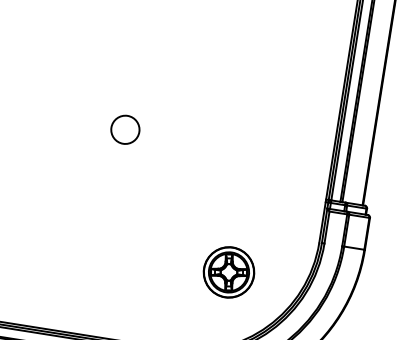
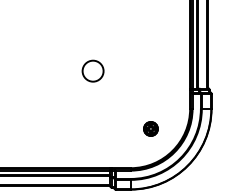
circle: (124, 128) -> (92, 70), size x1.6
part: (228, 271) -> (150, 128), size x0.6

